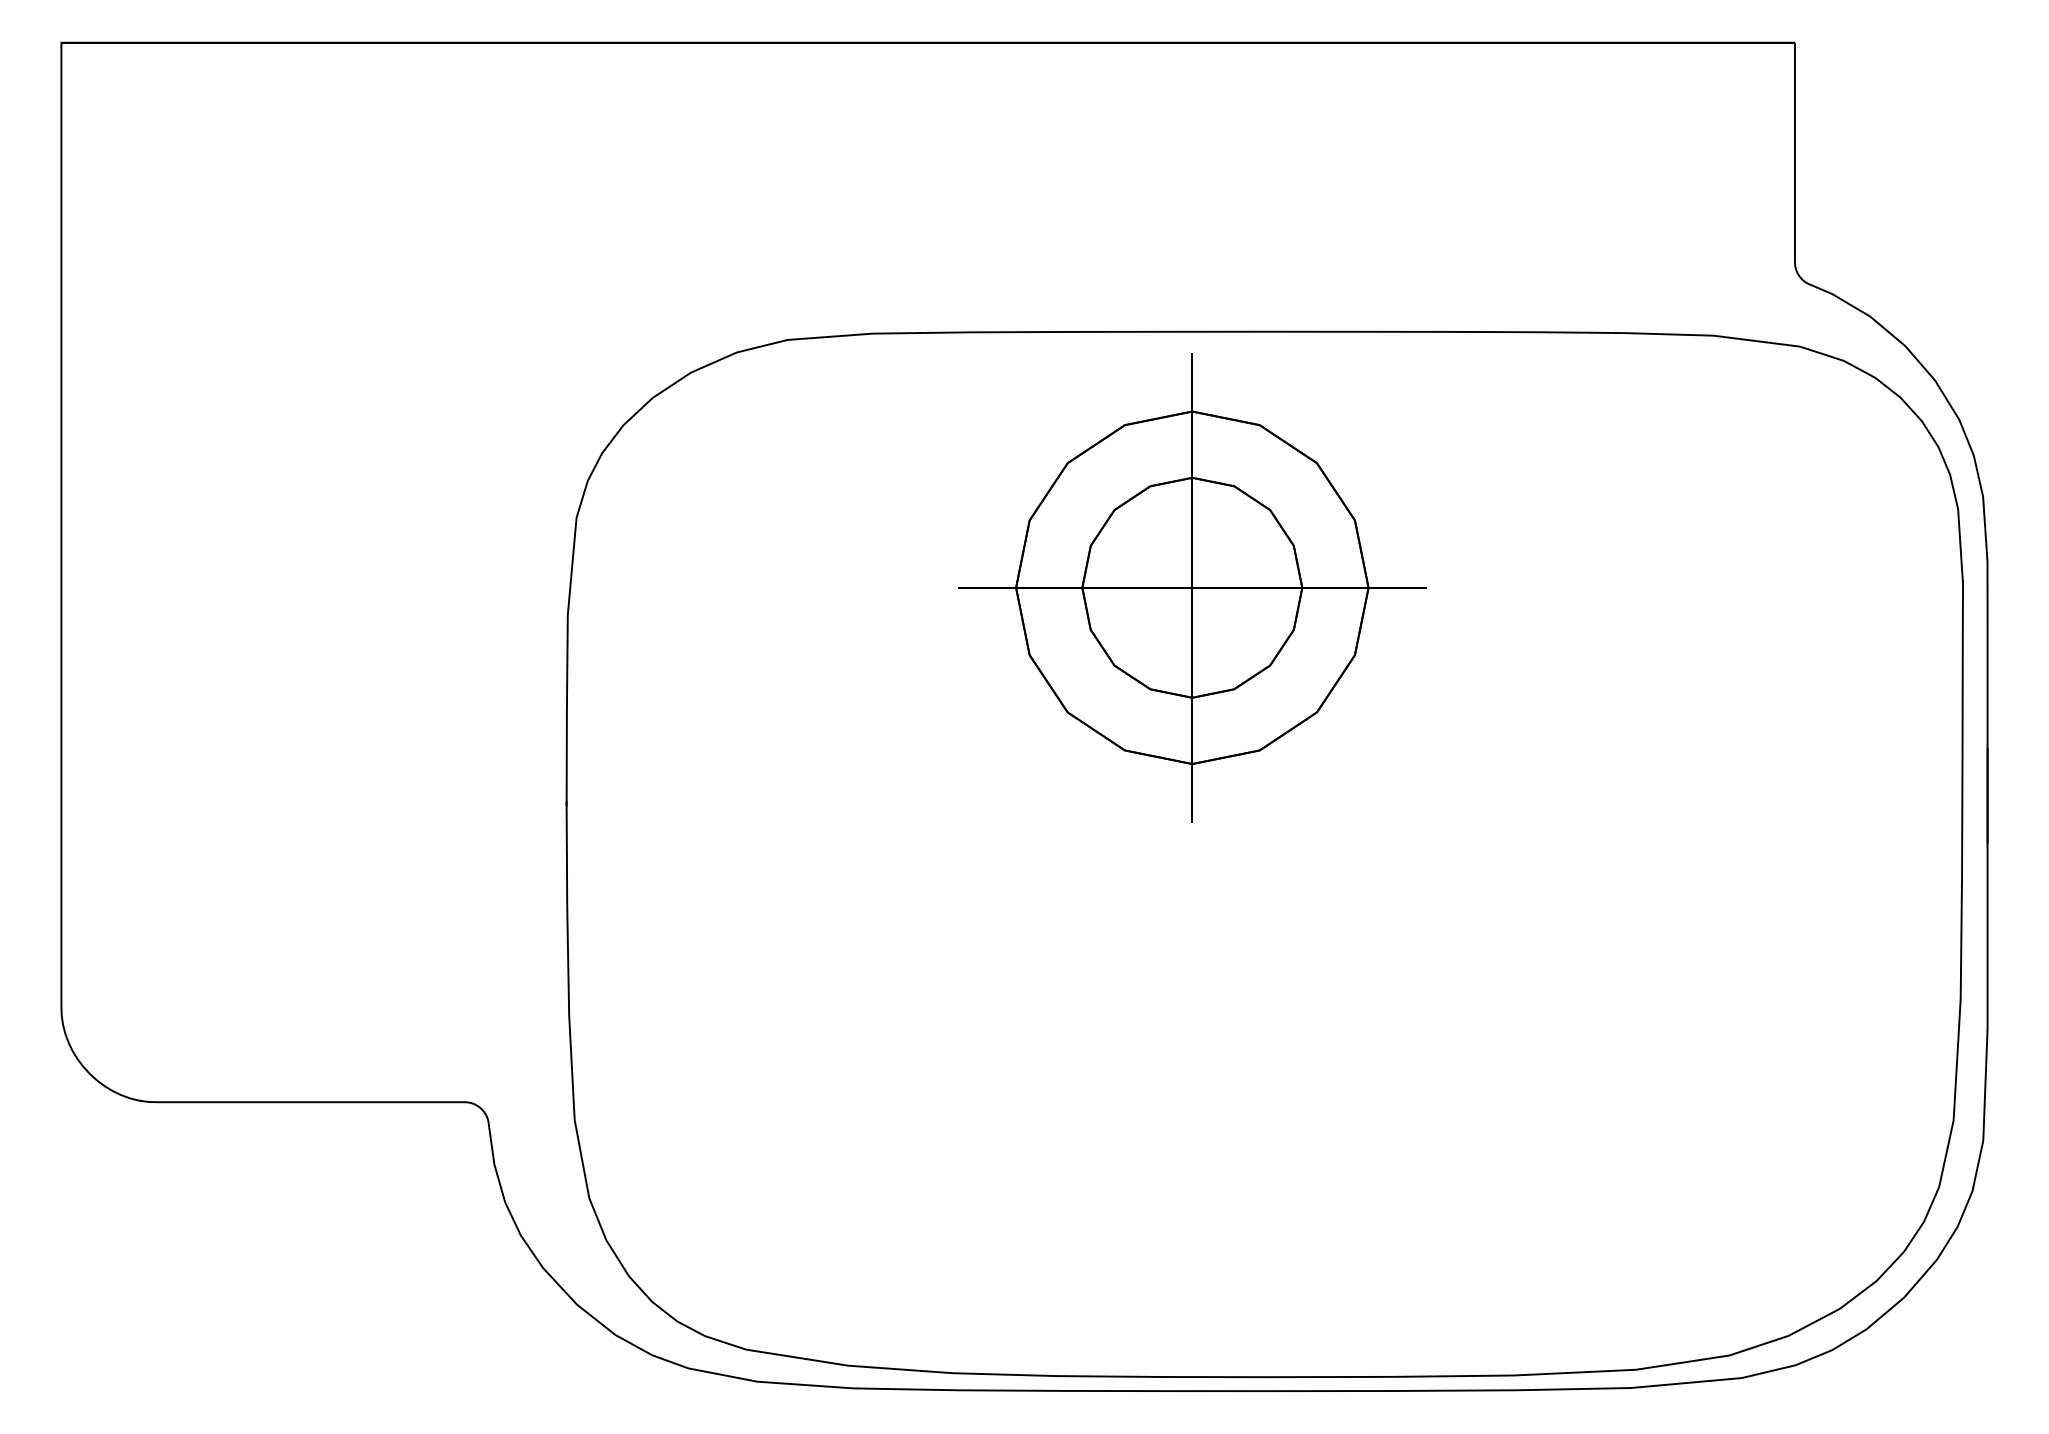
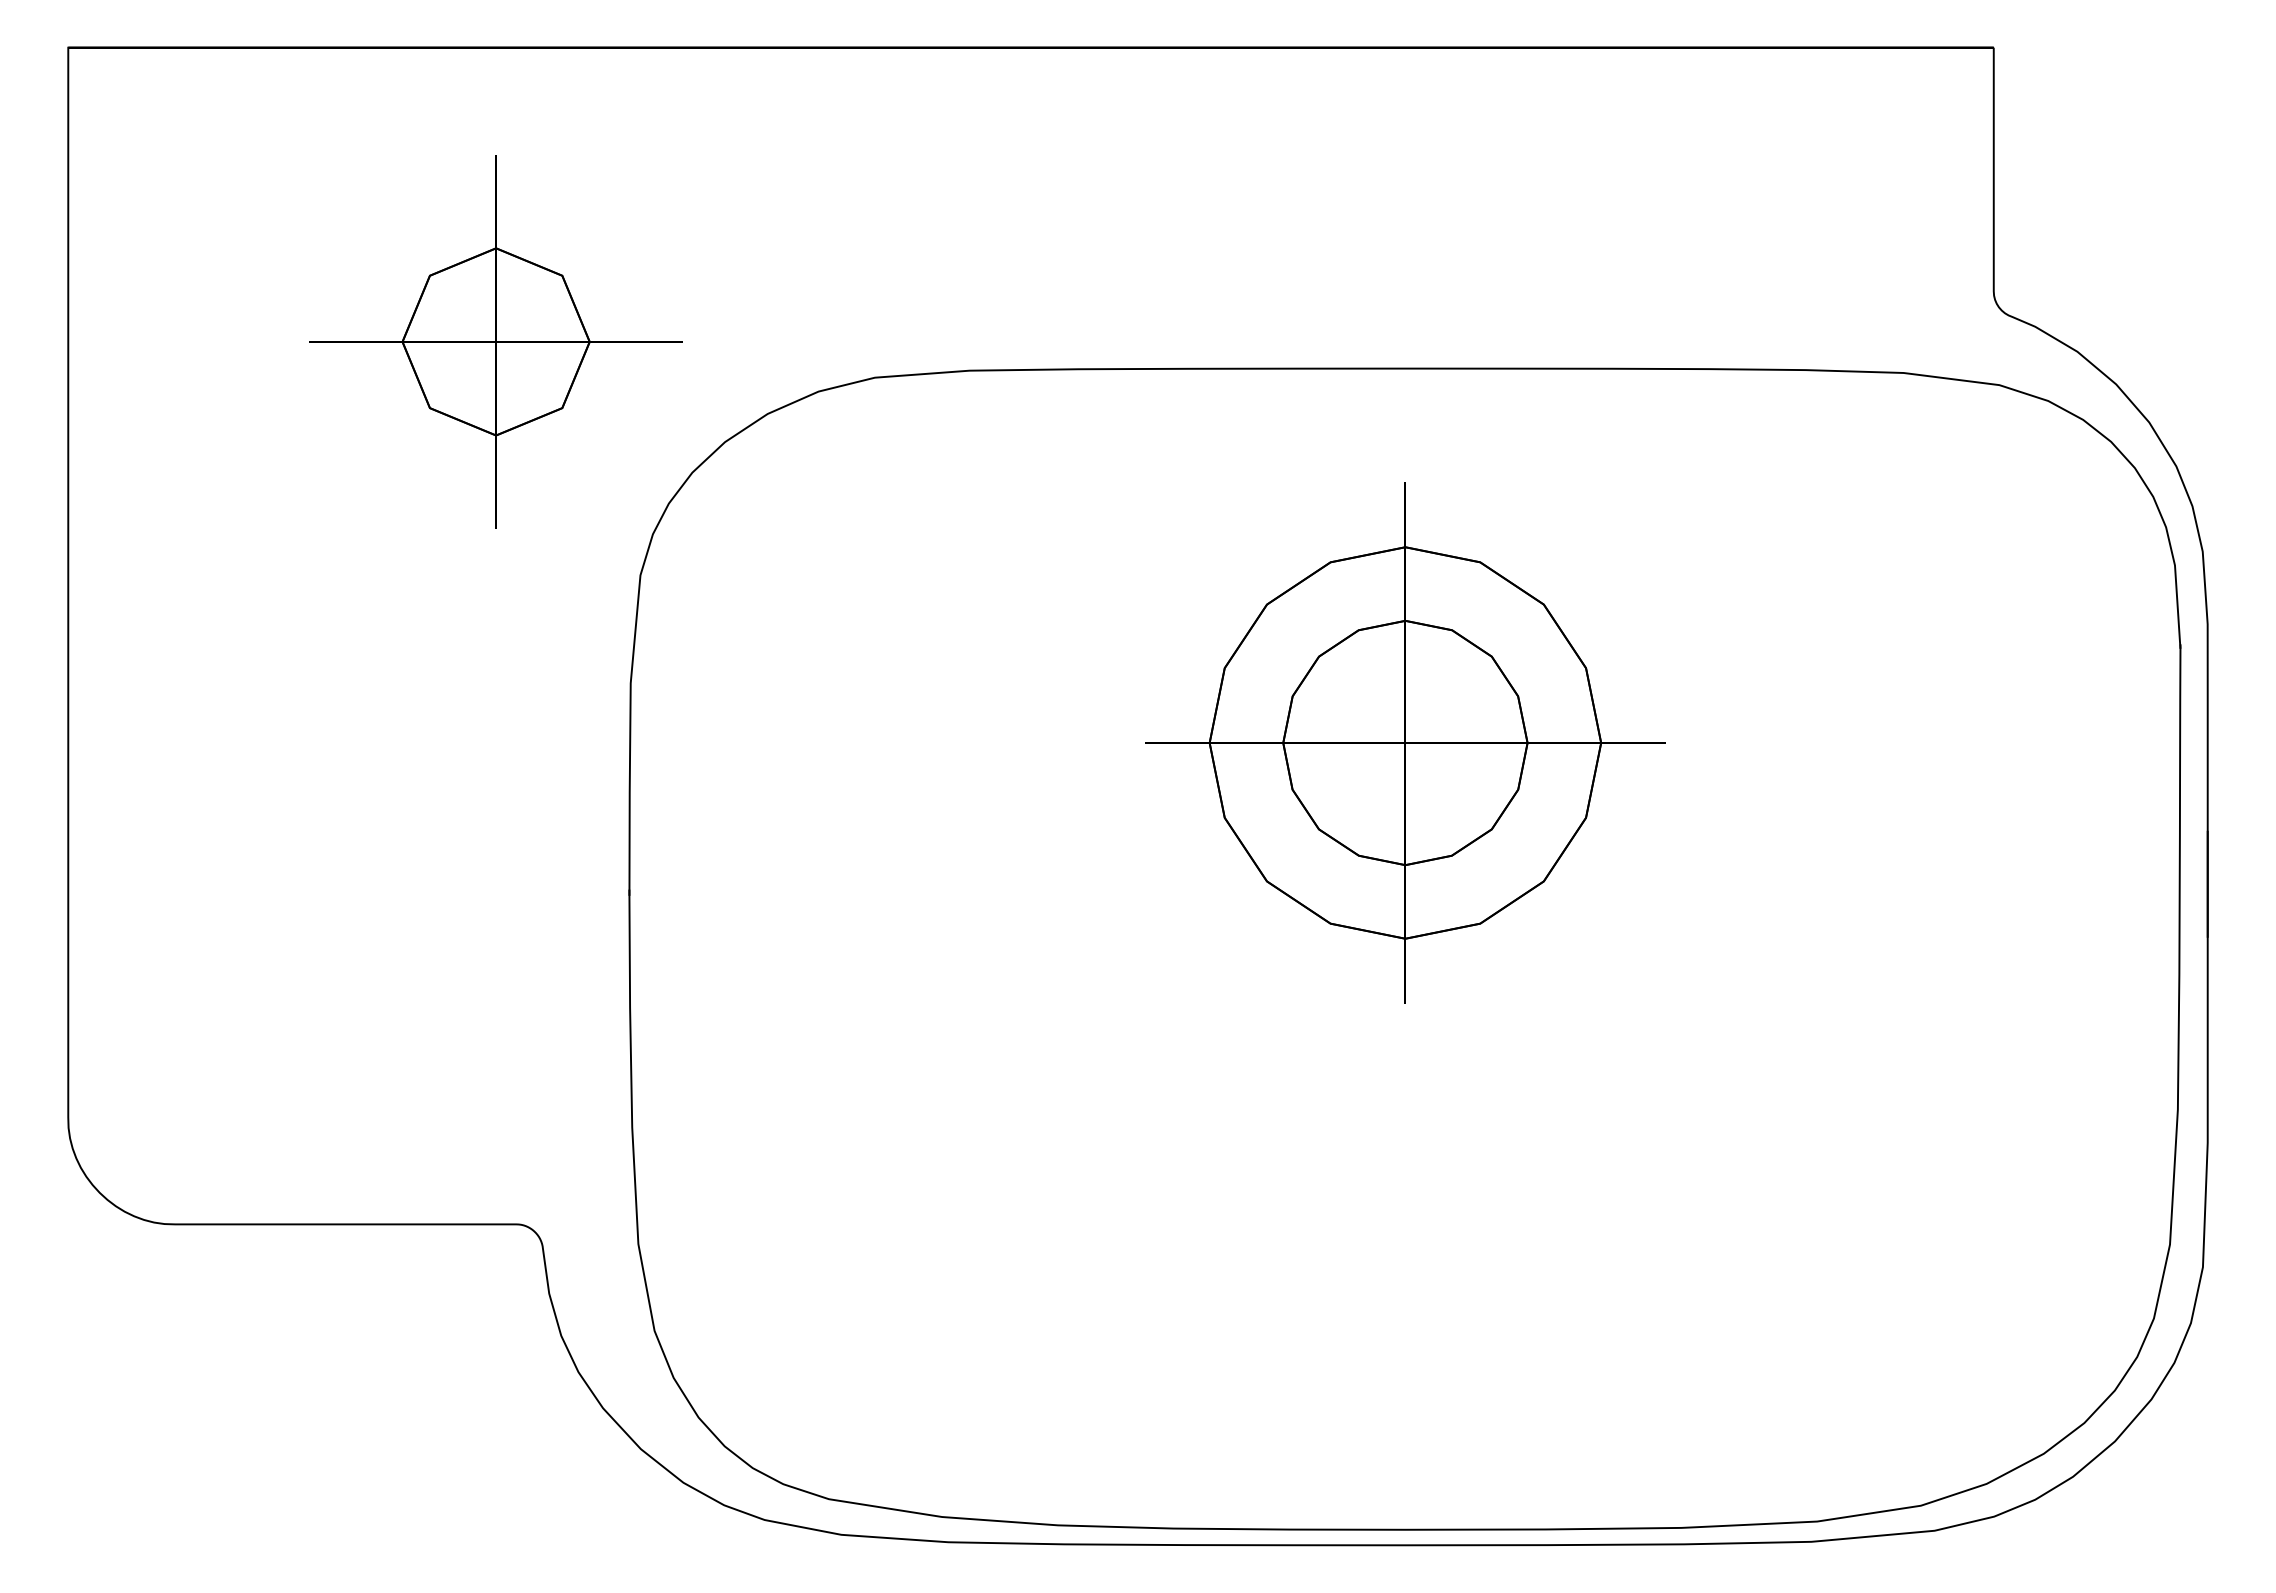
part: (446, 307) -> (495, 341), added
part: (1192, 587) -> (1405, 742), moved

